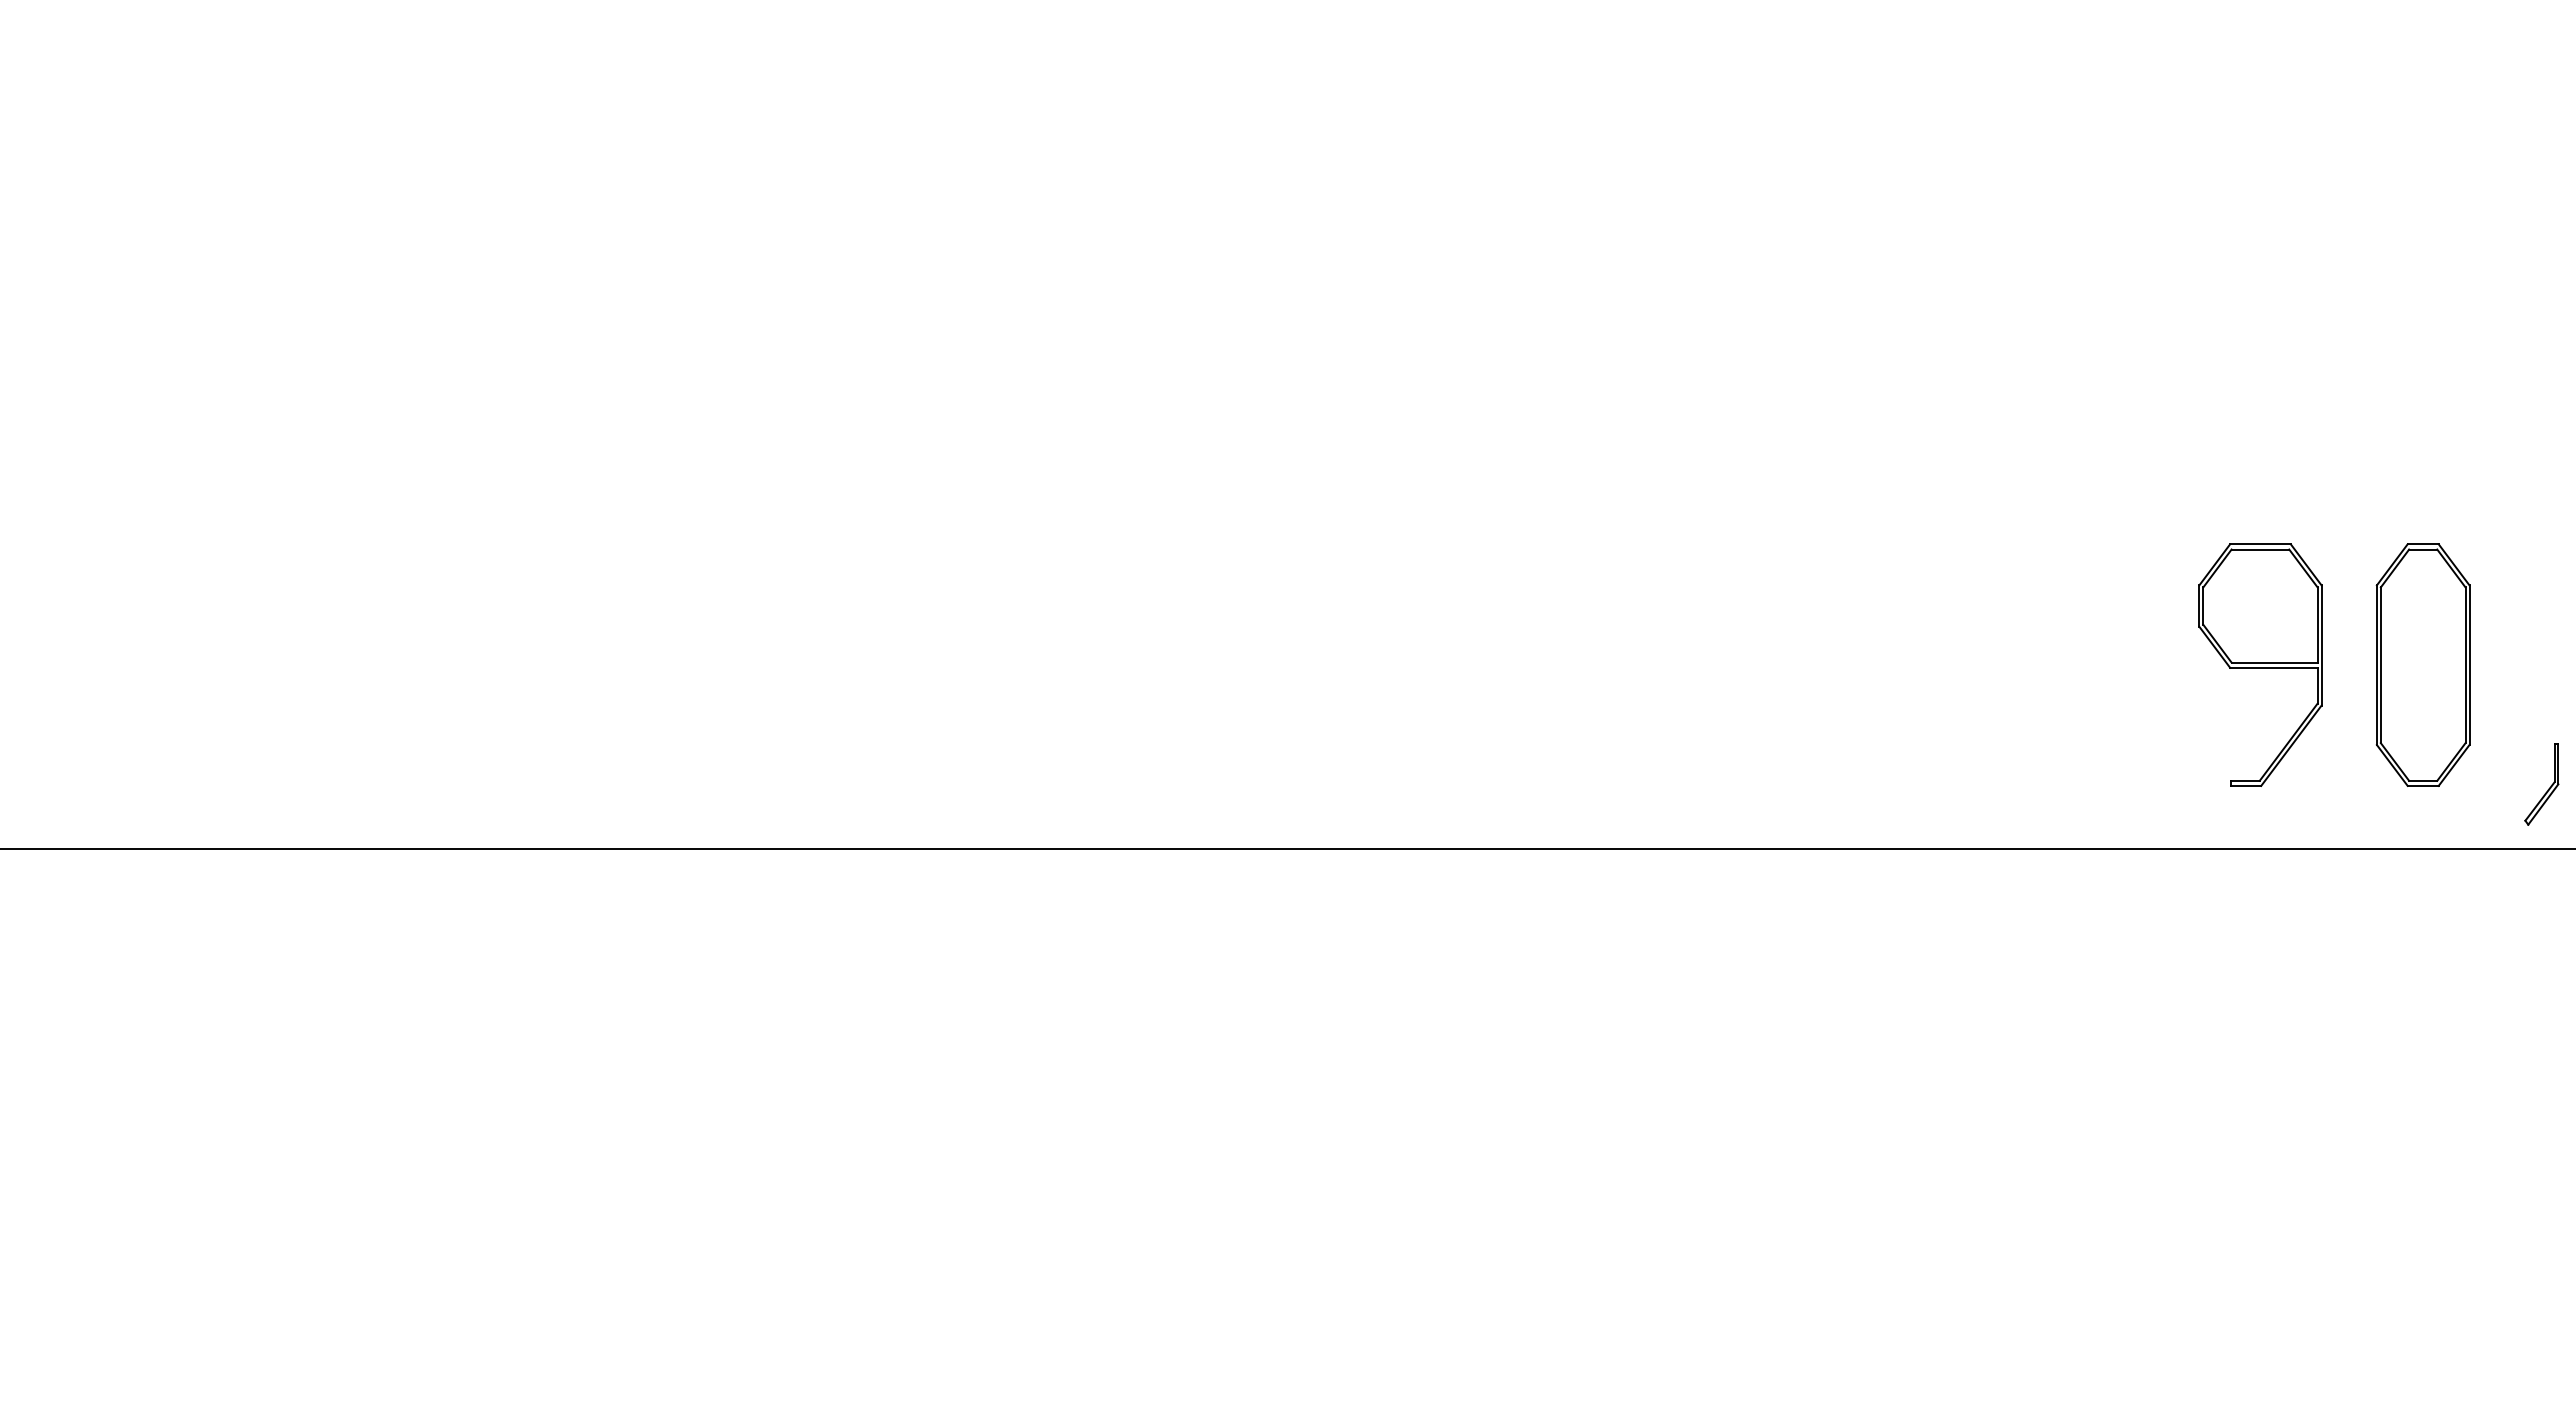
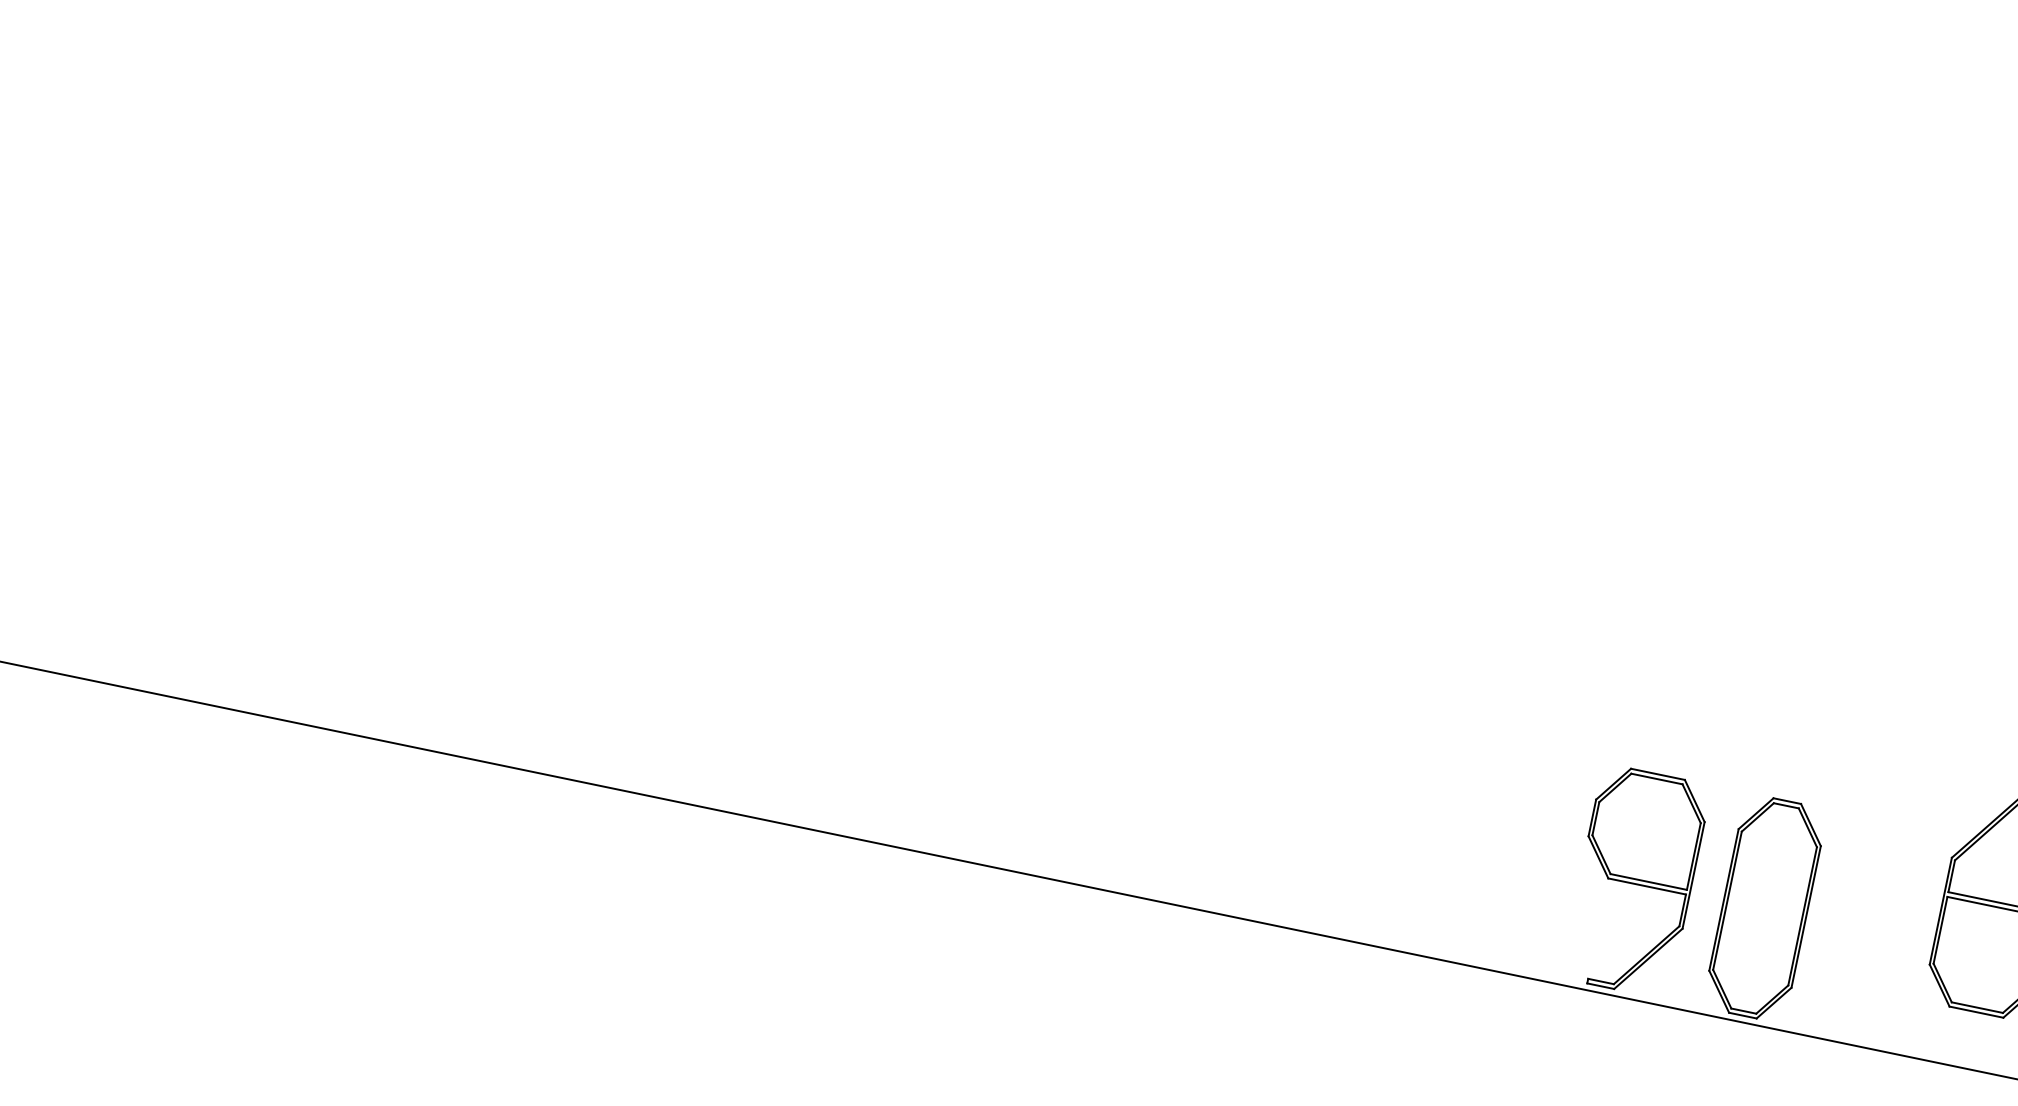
part: (2260, 664) -> (1635, 881), moved
part: (2422, 664) -> (1764, 907), moved
part: (2547, 789) -> (1862, 991), removed

